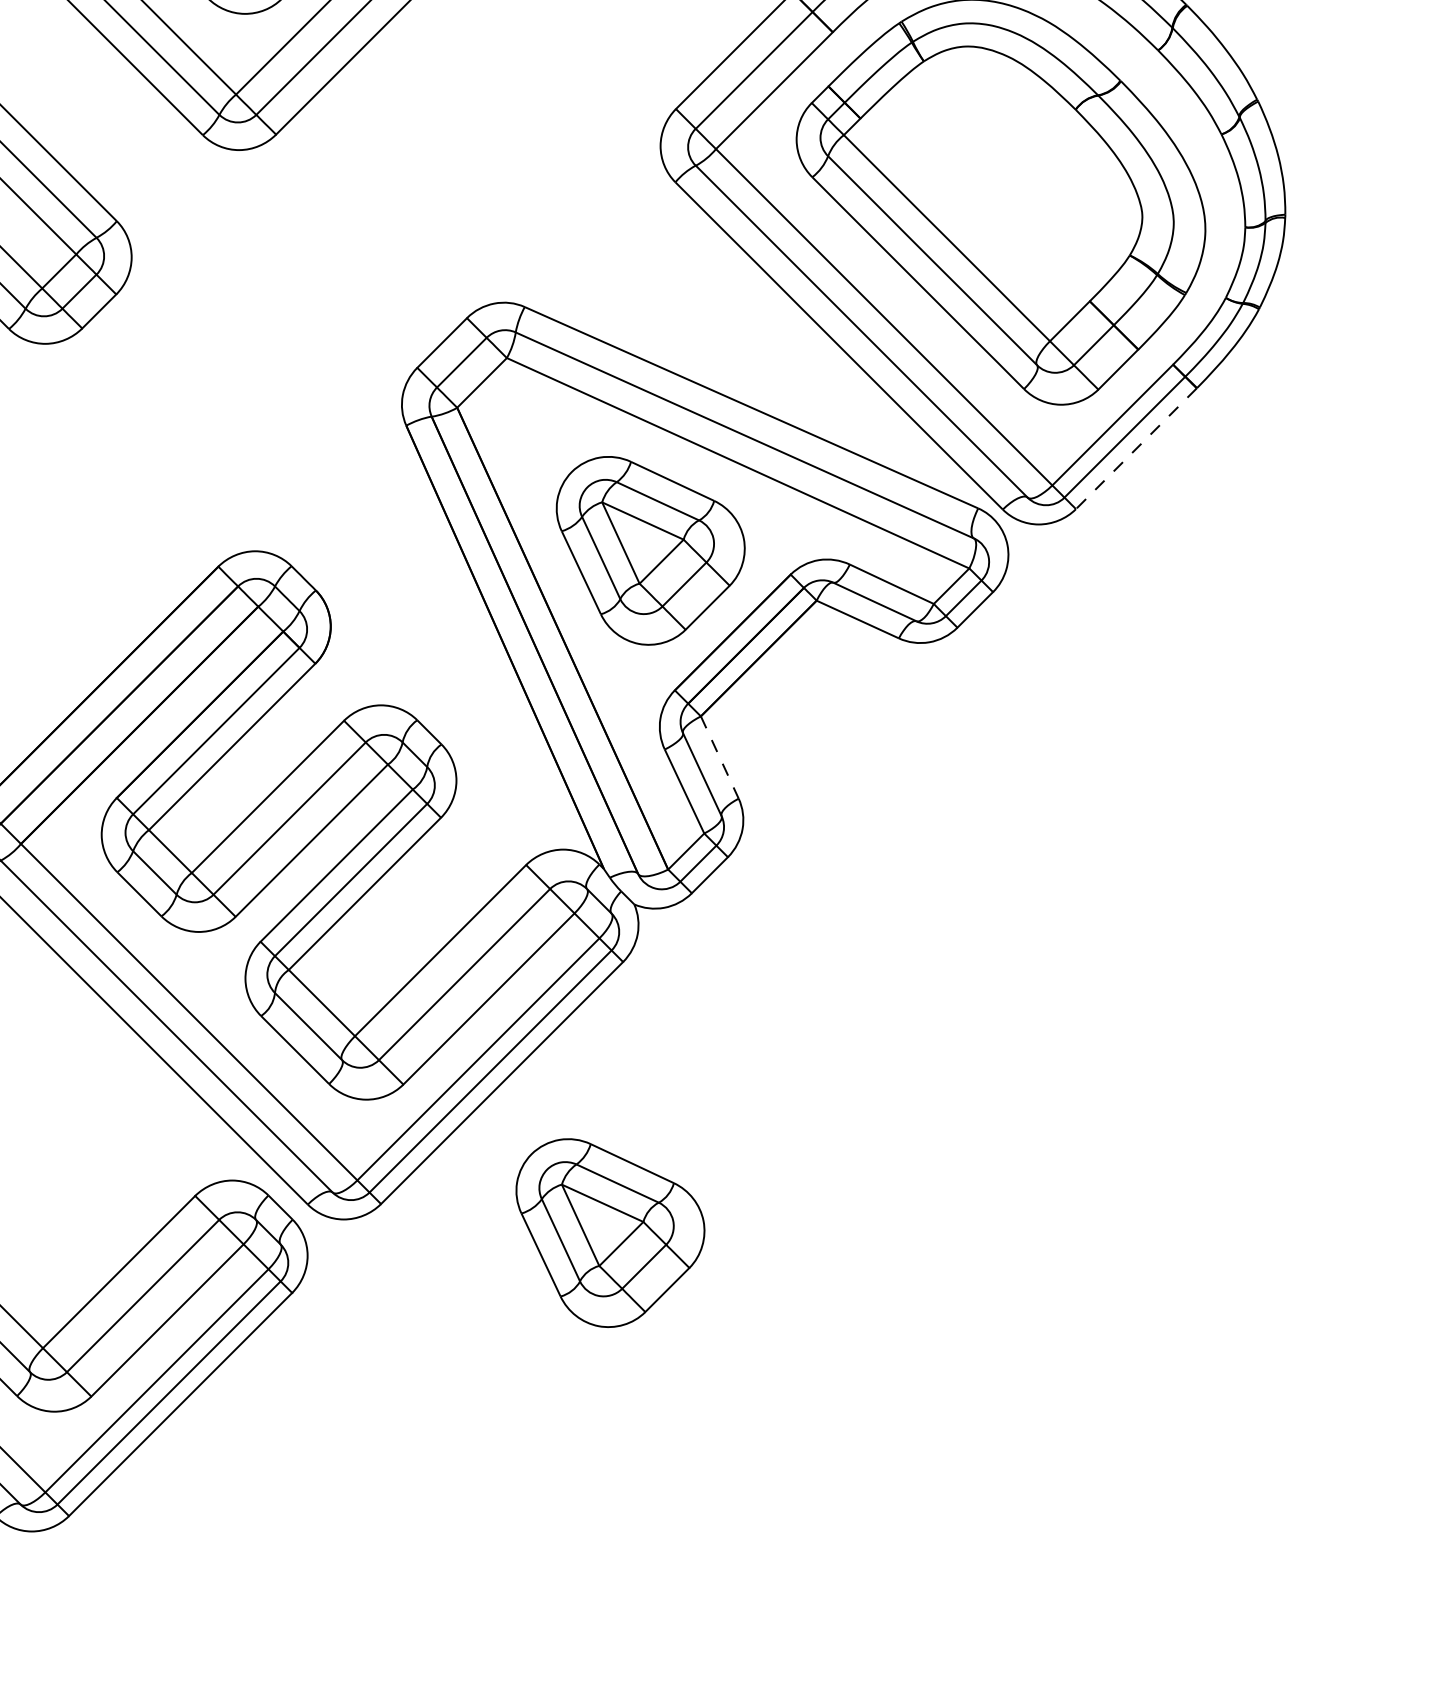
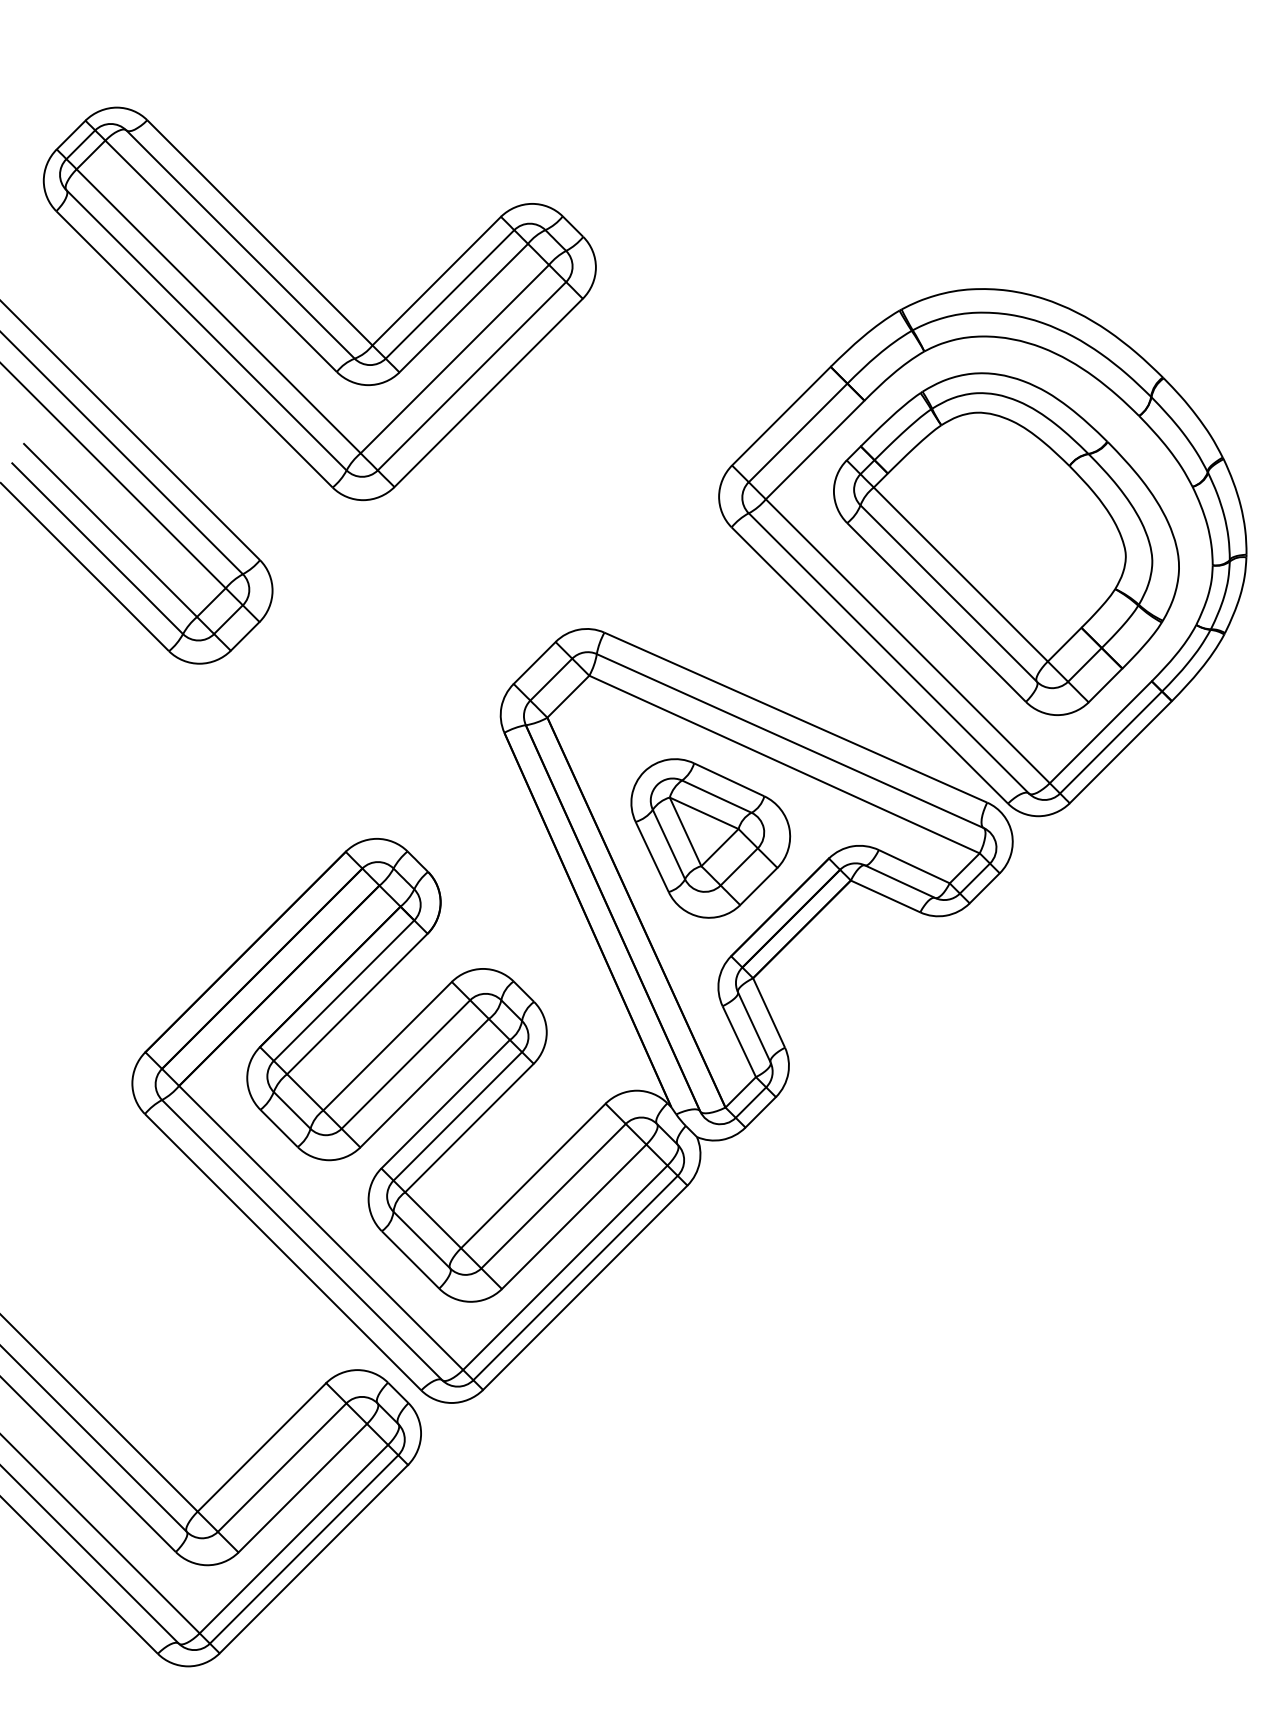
line: (1136, 449) -> (1120, 752), dashed -> solid
line: (720, 758) -> (769, 1013), dashed -> solid
part: (610, 1233) -> (676, 1414), removed

